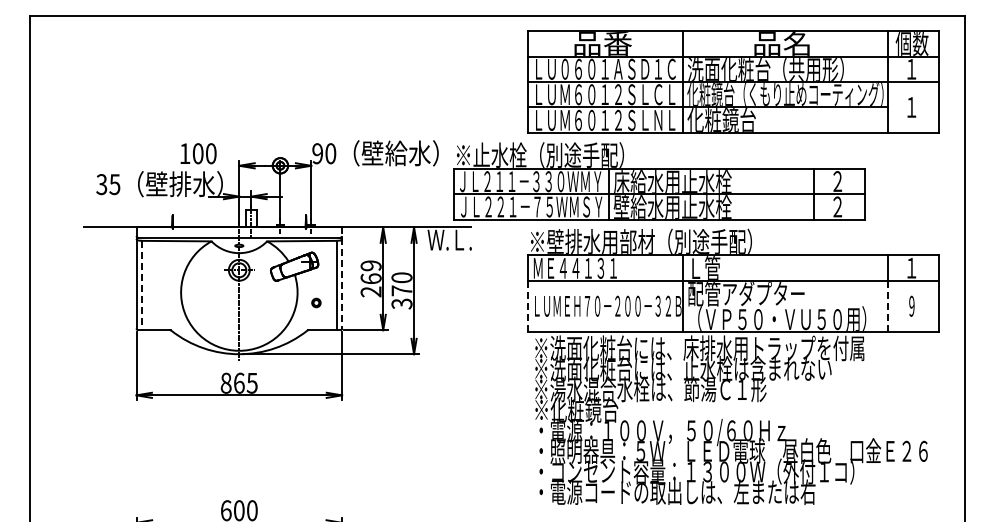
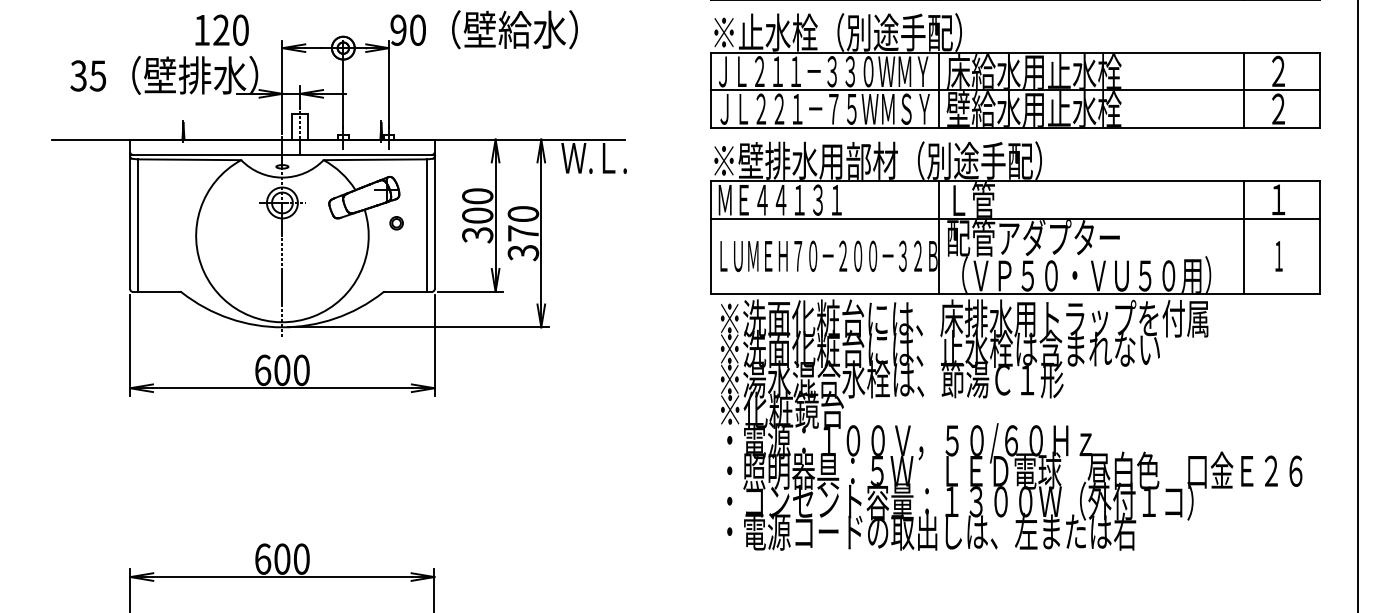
text: (197, 153) -> (220, 29), 100 -> 120
part: (659, 181) -> (1014, 71), moved
line: (342, 278) -> (435, 215), dashed -> solid
text: (370, 278) -> (476, 215), 269 -> 300
line: (141, 285) -> (137, 225), dashed -> solid
part: (316, 302) -> (396, 222), moved
line: (528, 305) -> (710, 255), dashed -> solid
line: (888, 305) -> (1244, 255), dashed -> solid
text: (911, 305) -> (1278, 255), 9 -> 1
text: (238, 382) -> (281, 369), 865 -> 600

